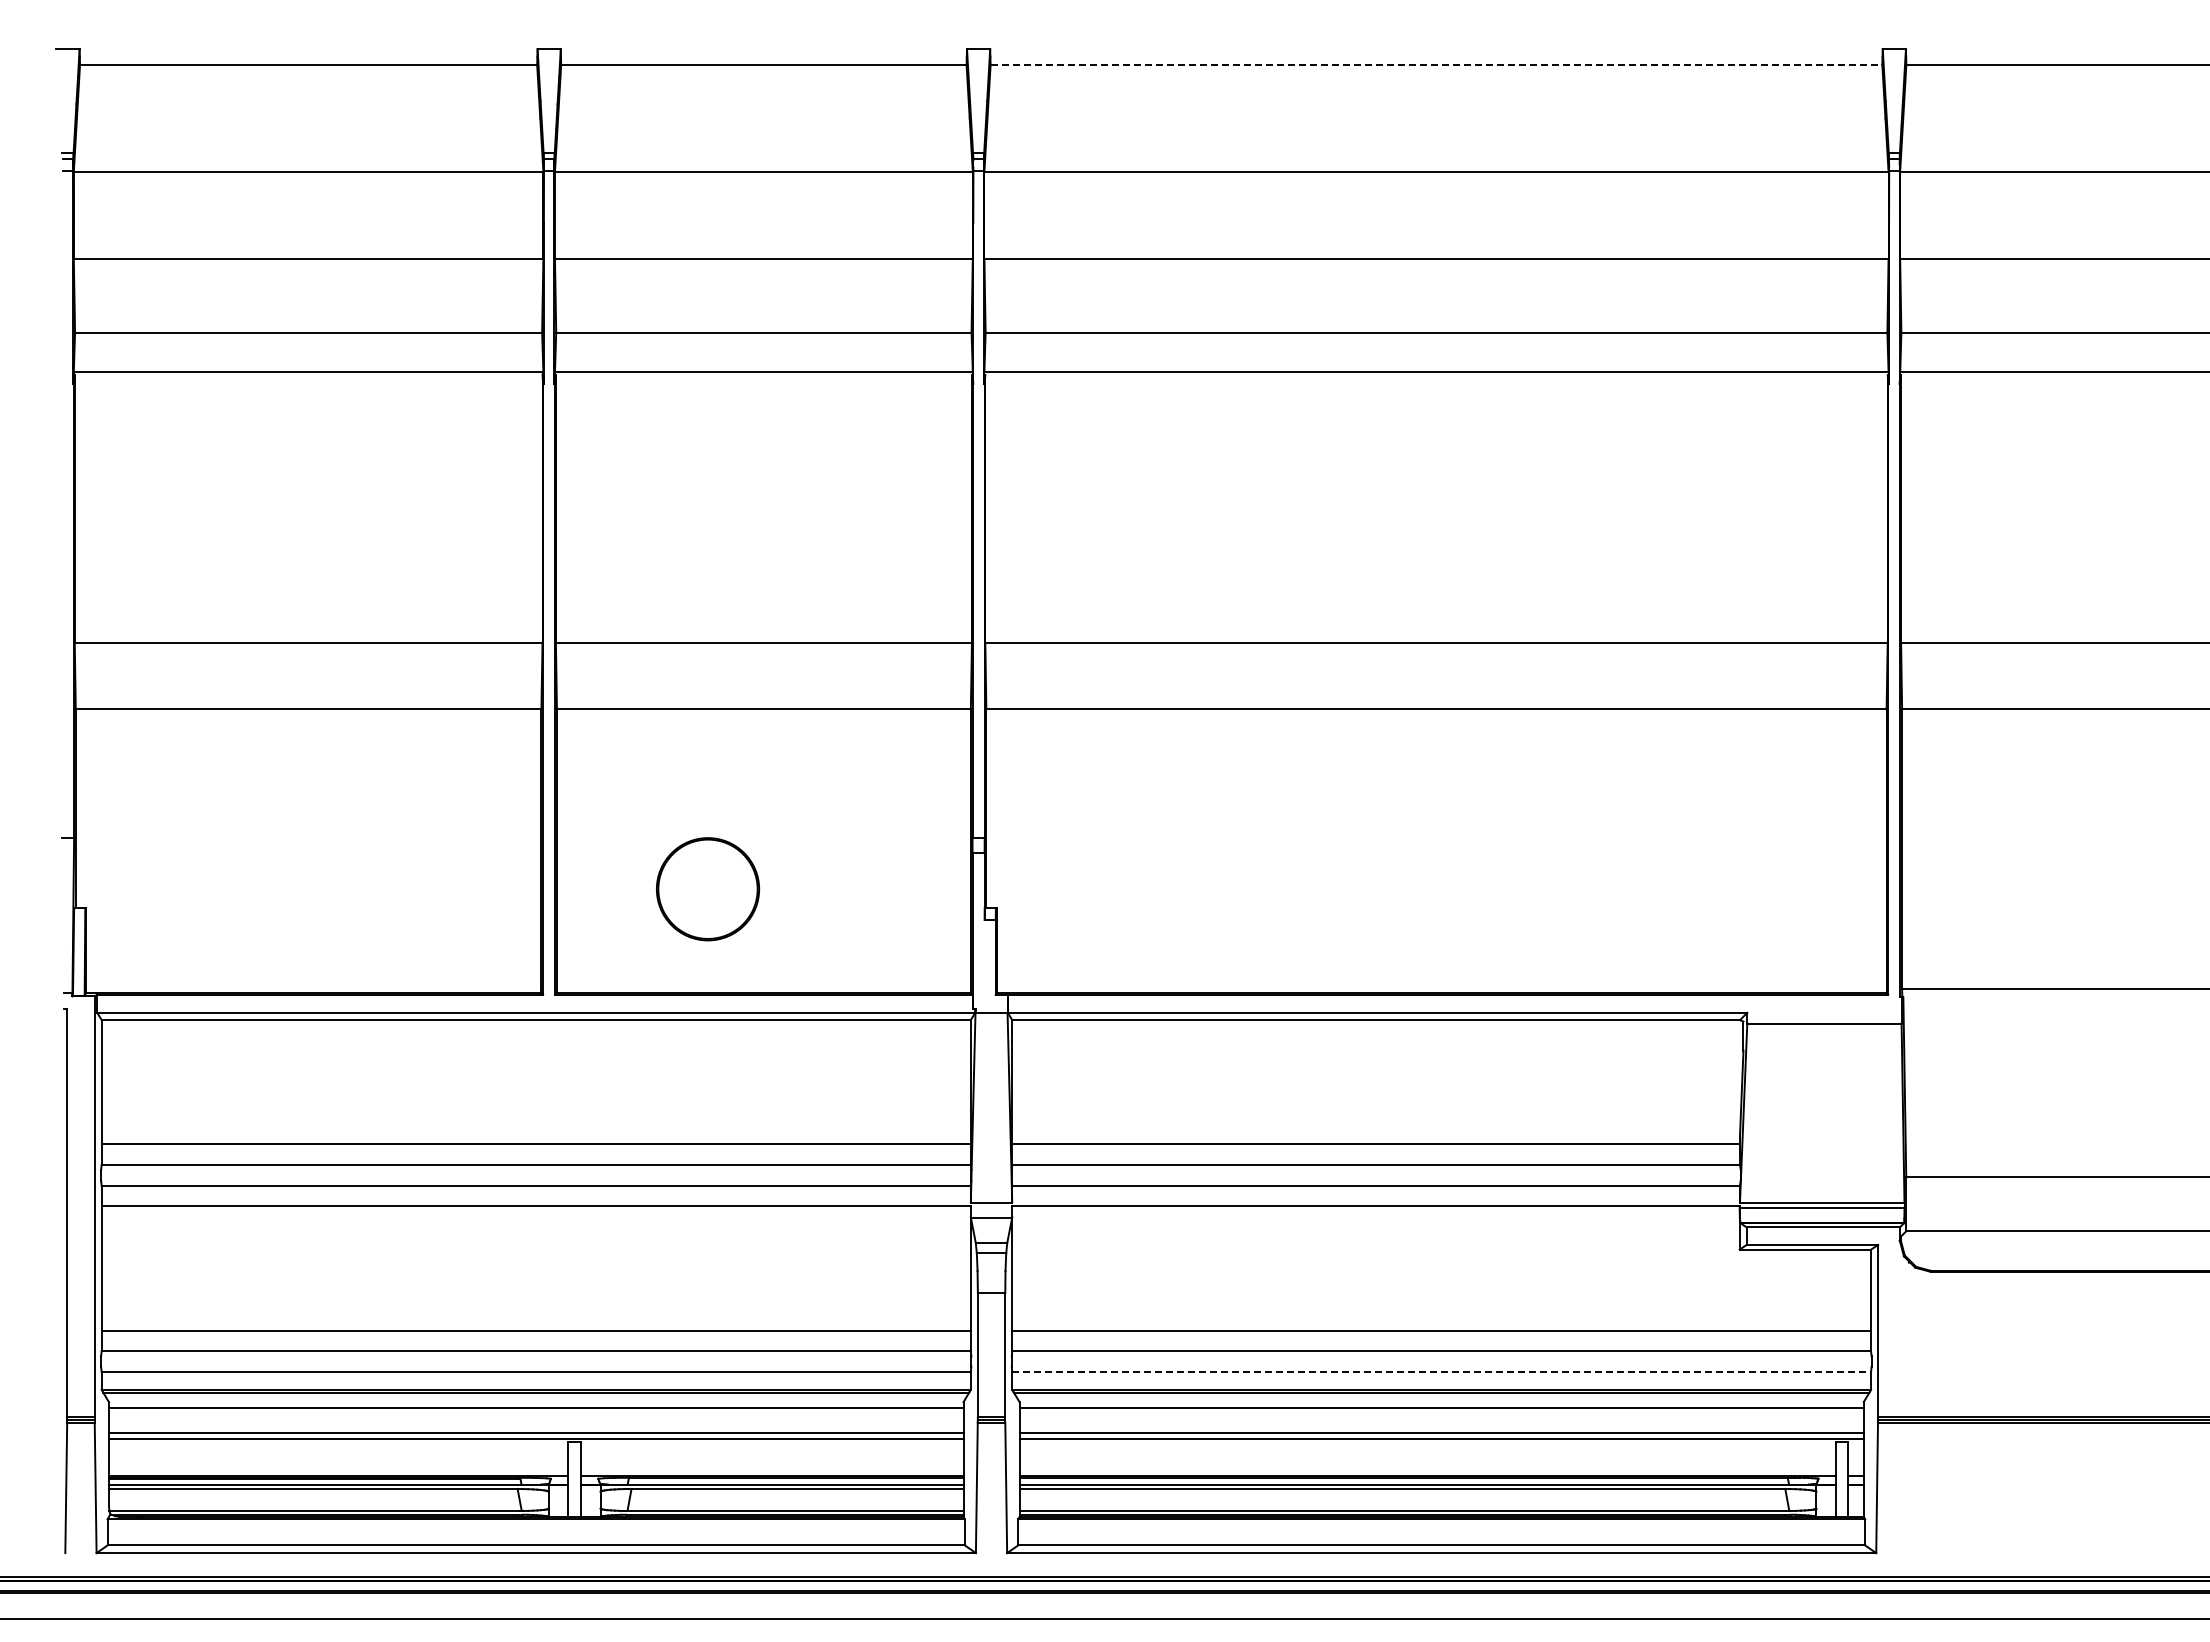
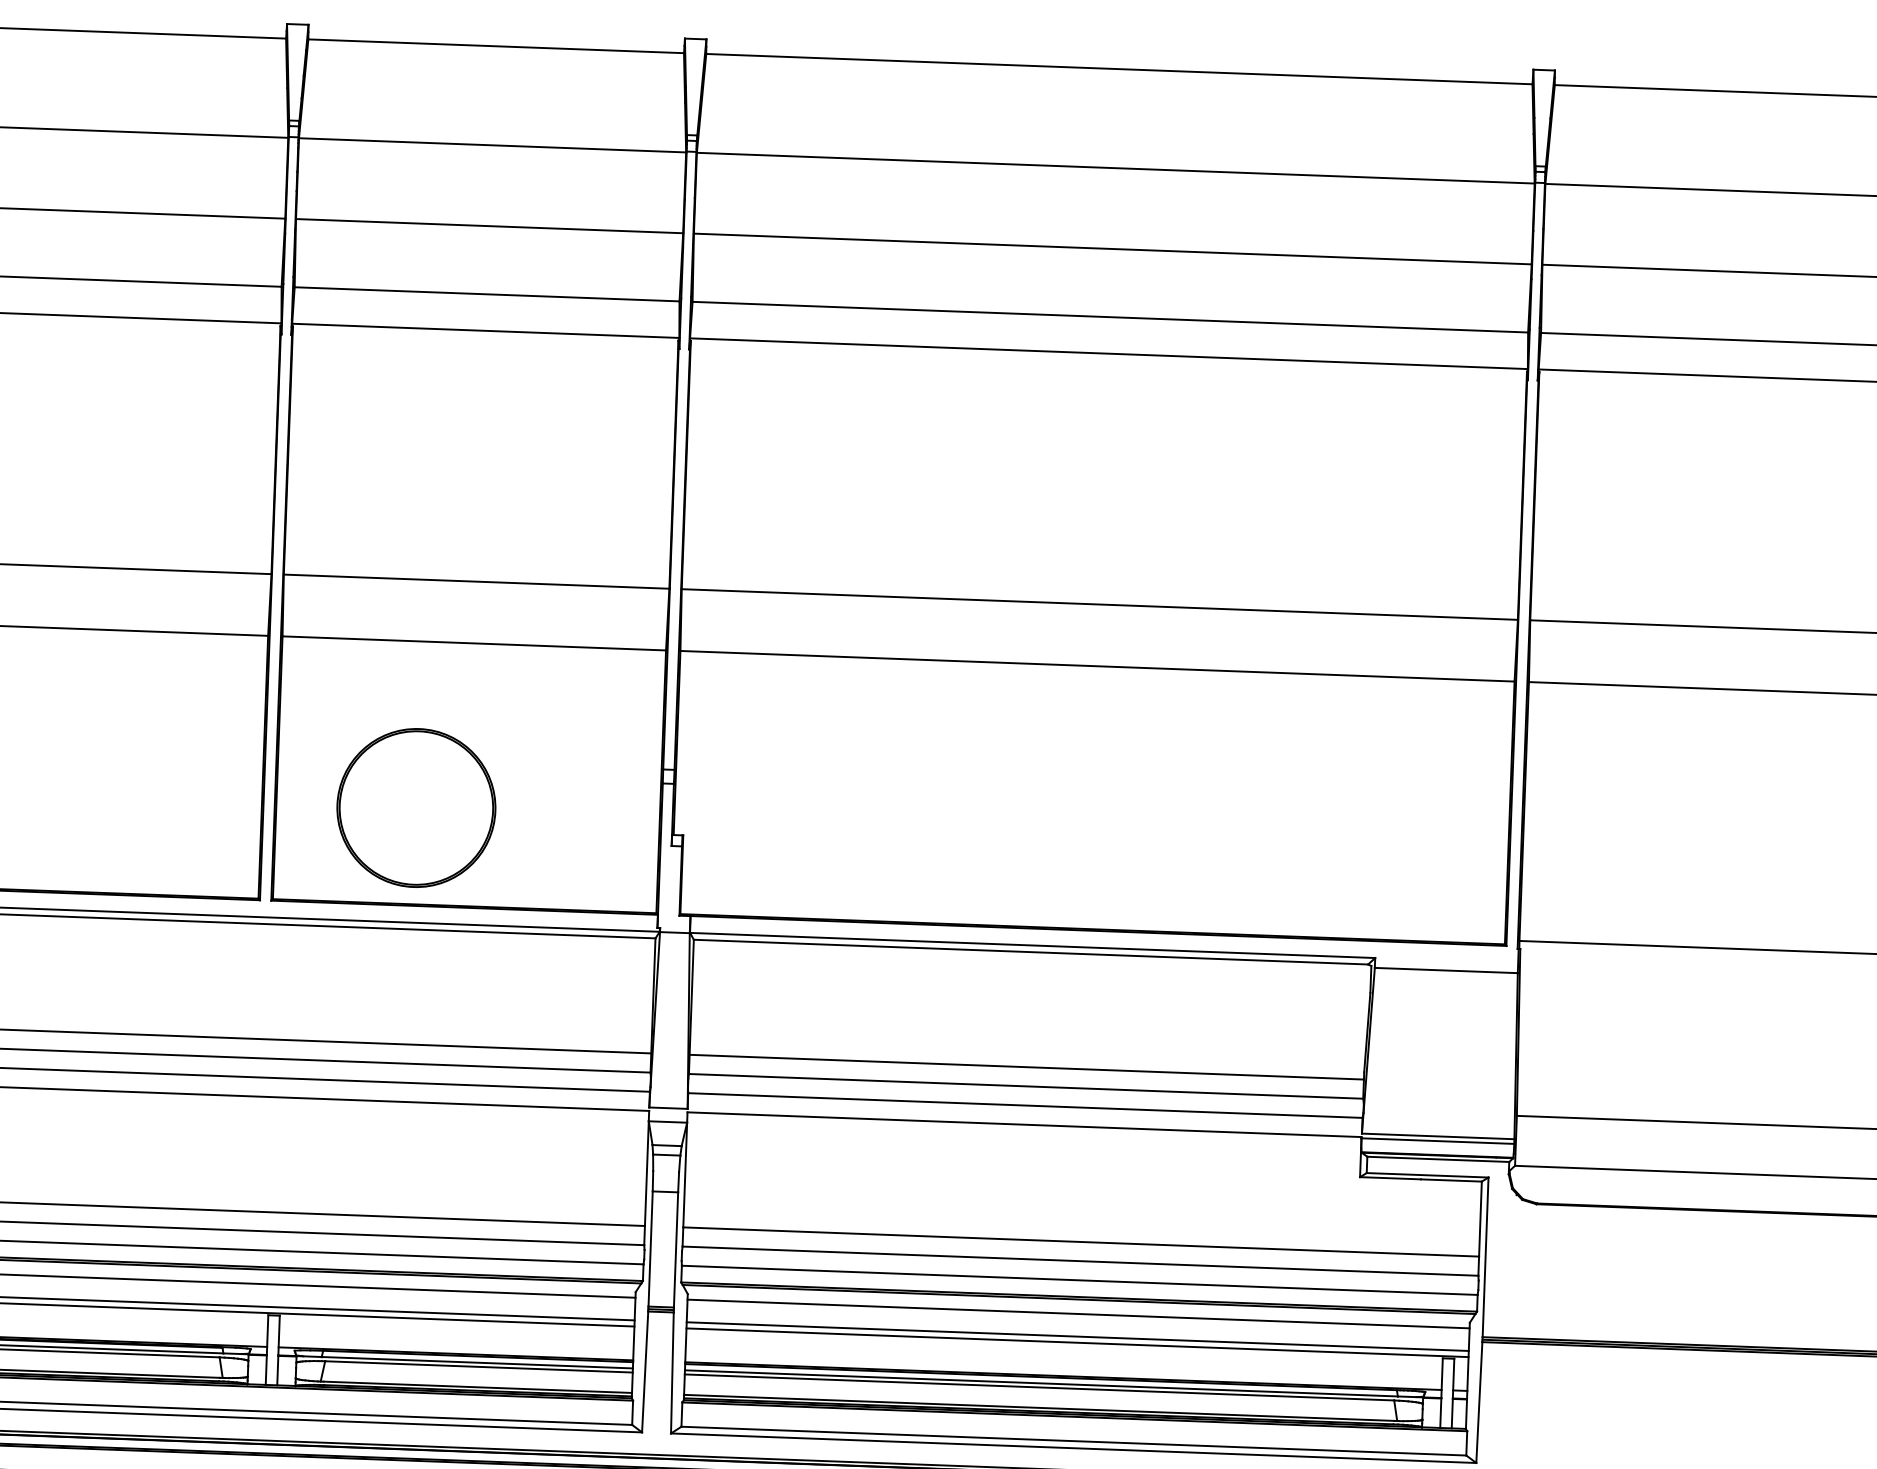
line: (1436, 64) -> (1119, 68), dashed -> solid
part: (707, 889) -> (415, 808), size x1.67
line: (1442, 1371) -> (1080, 1279), dashed -> solid

